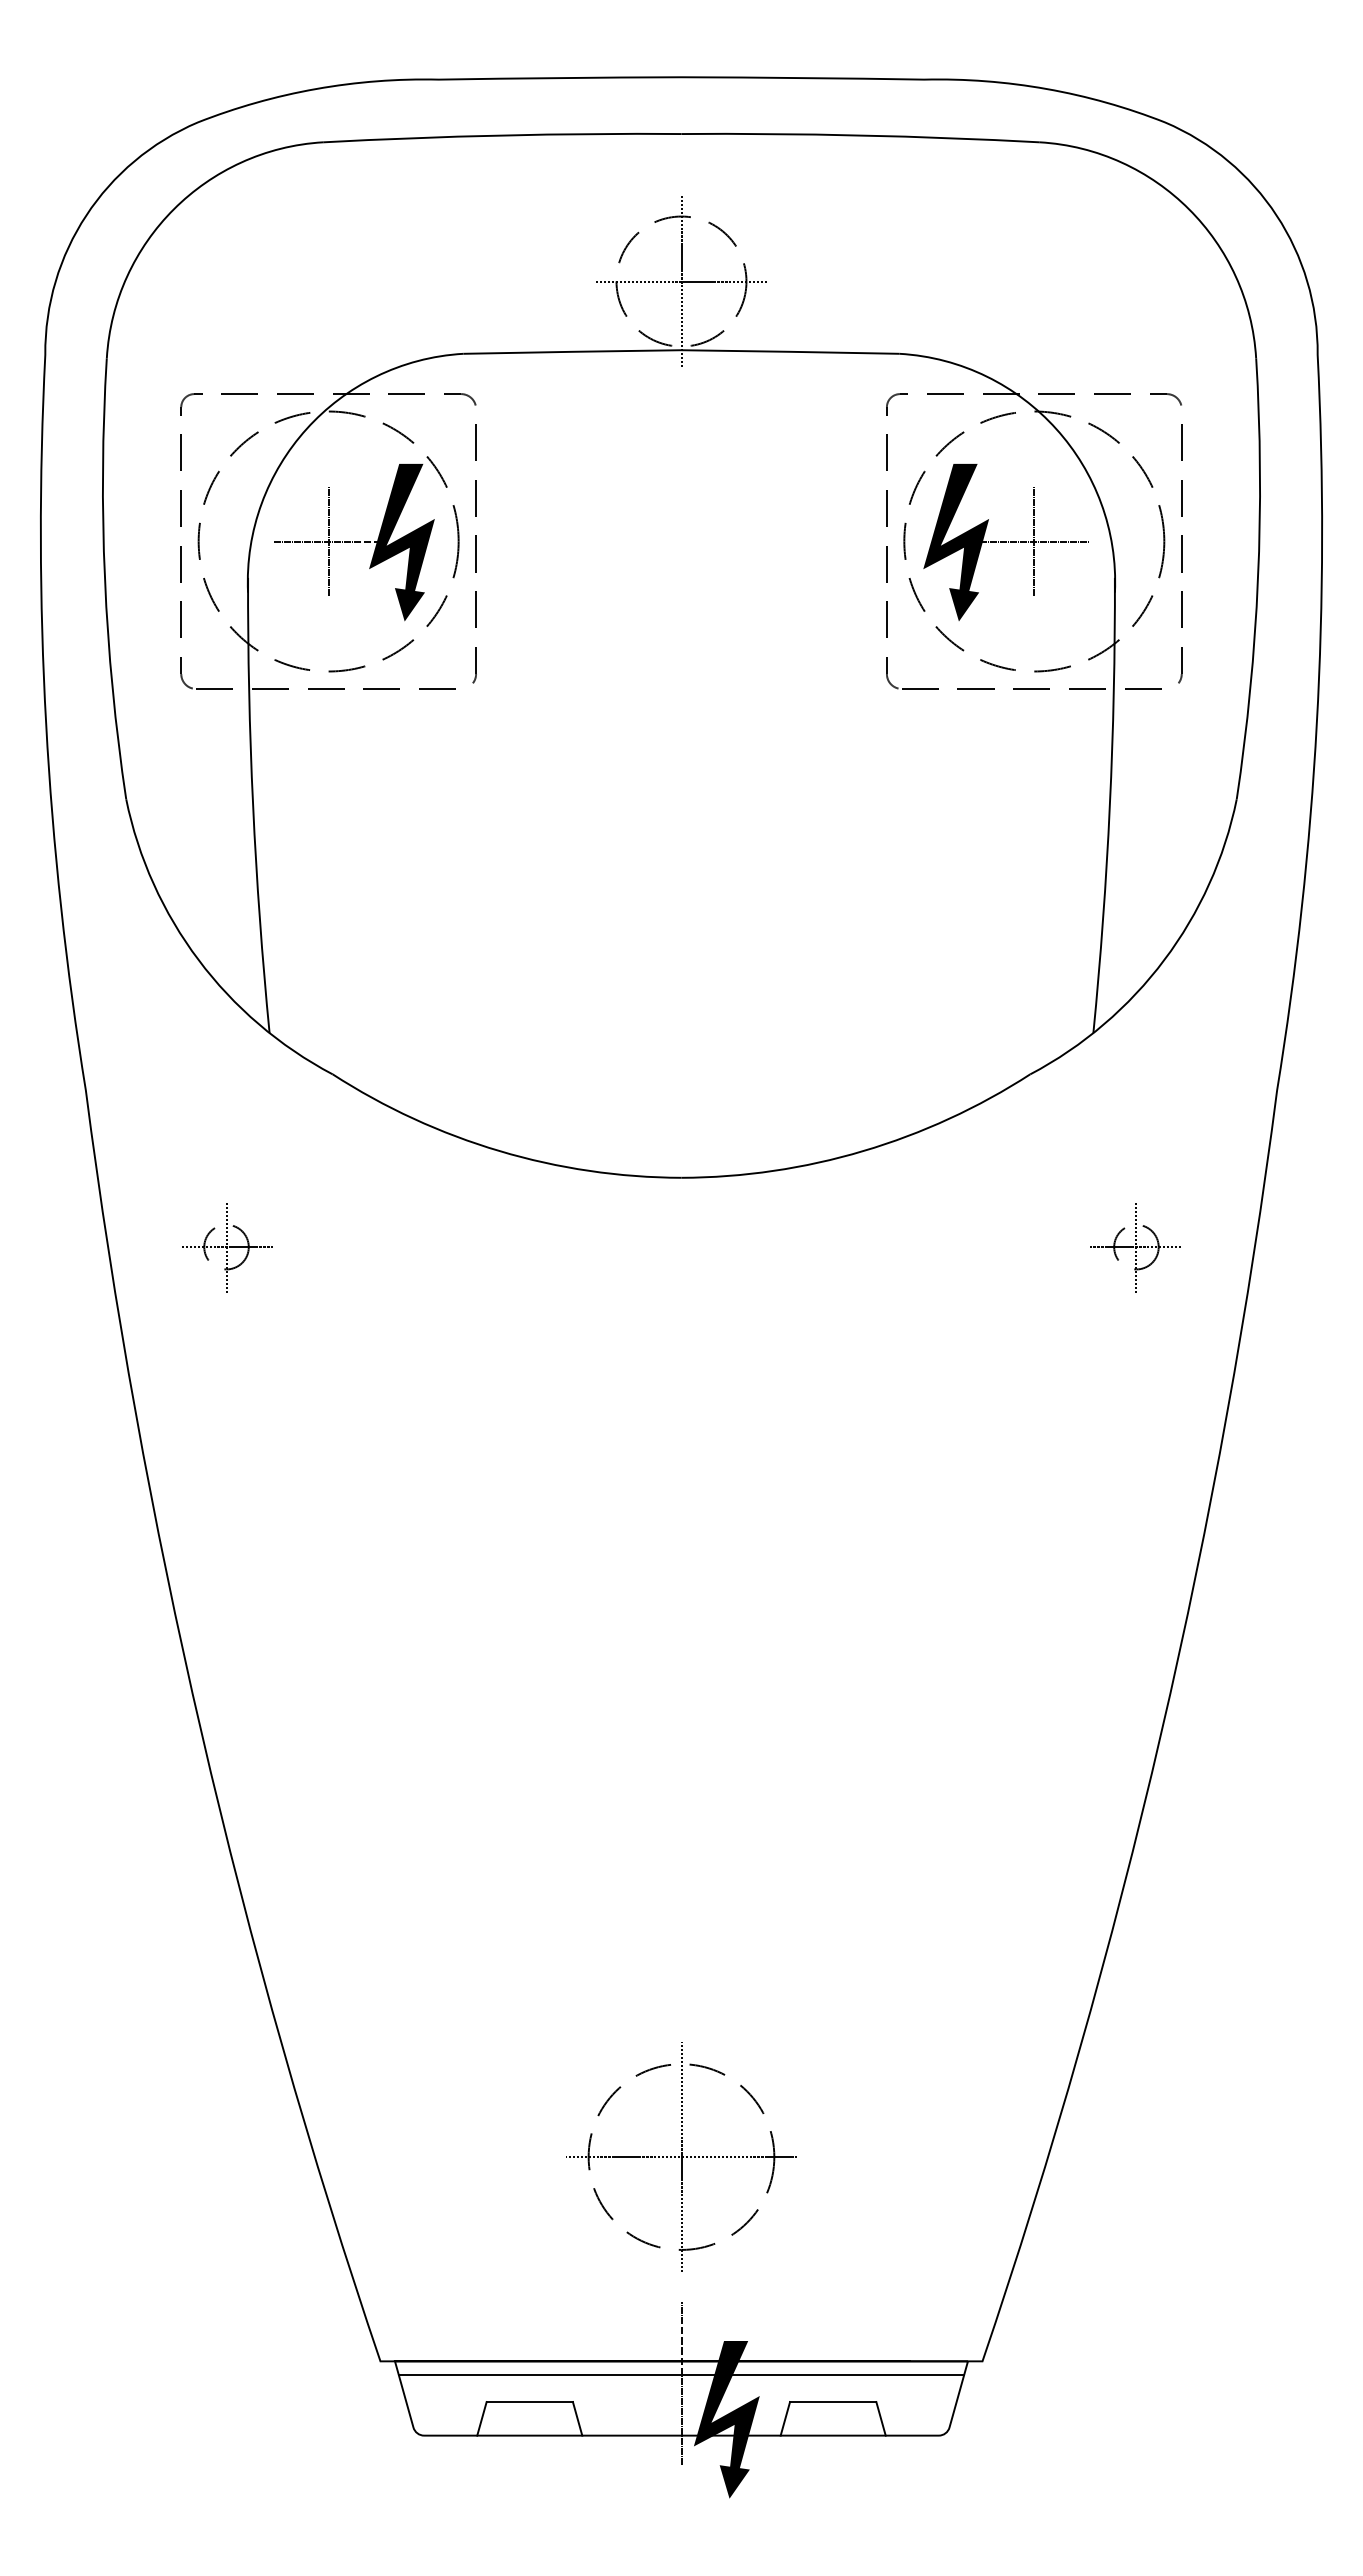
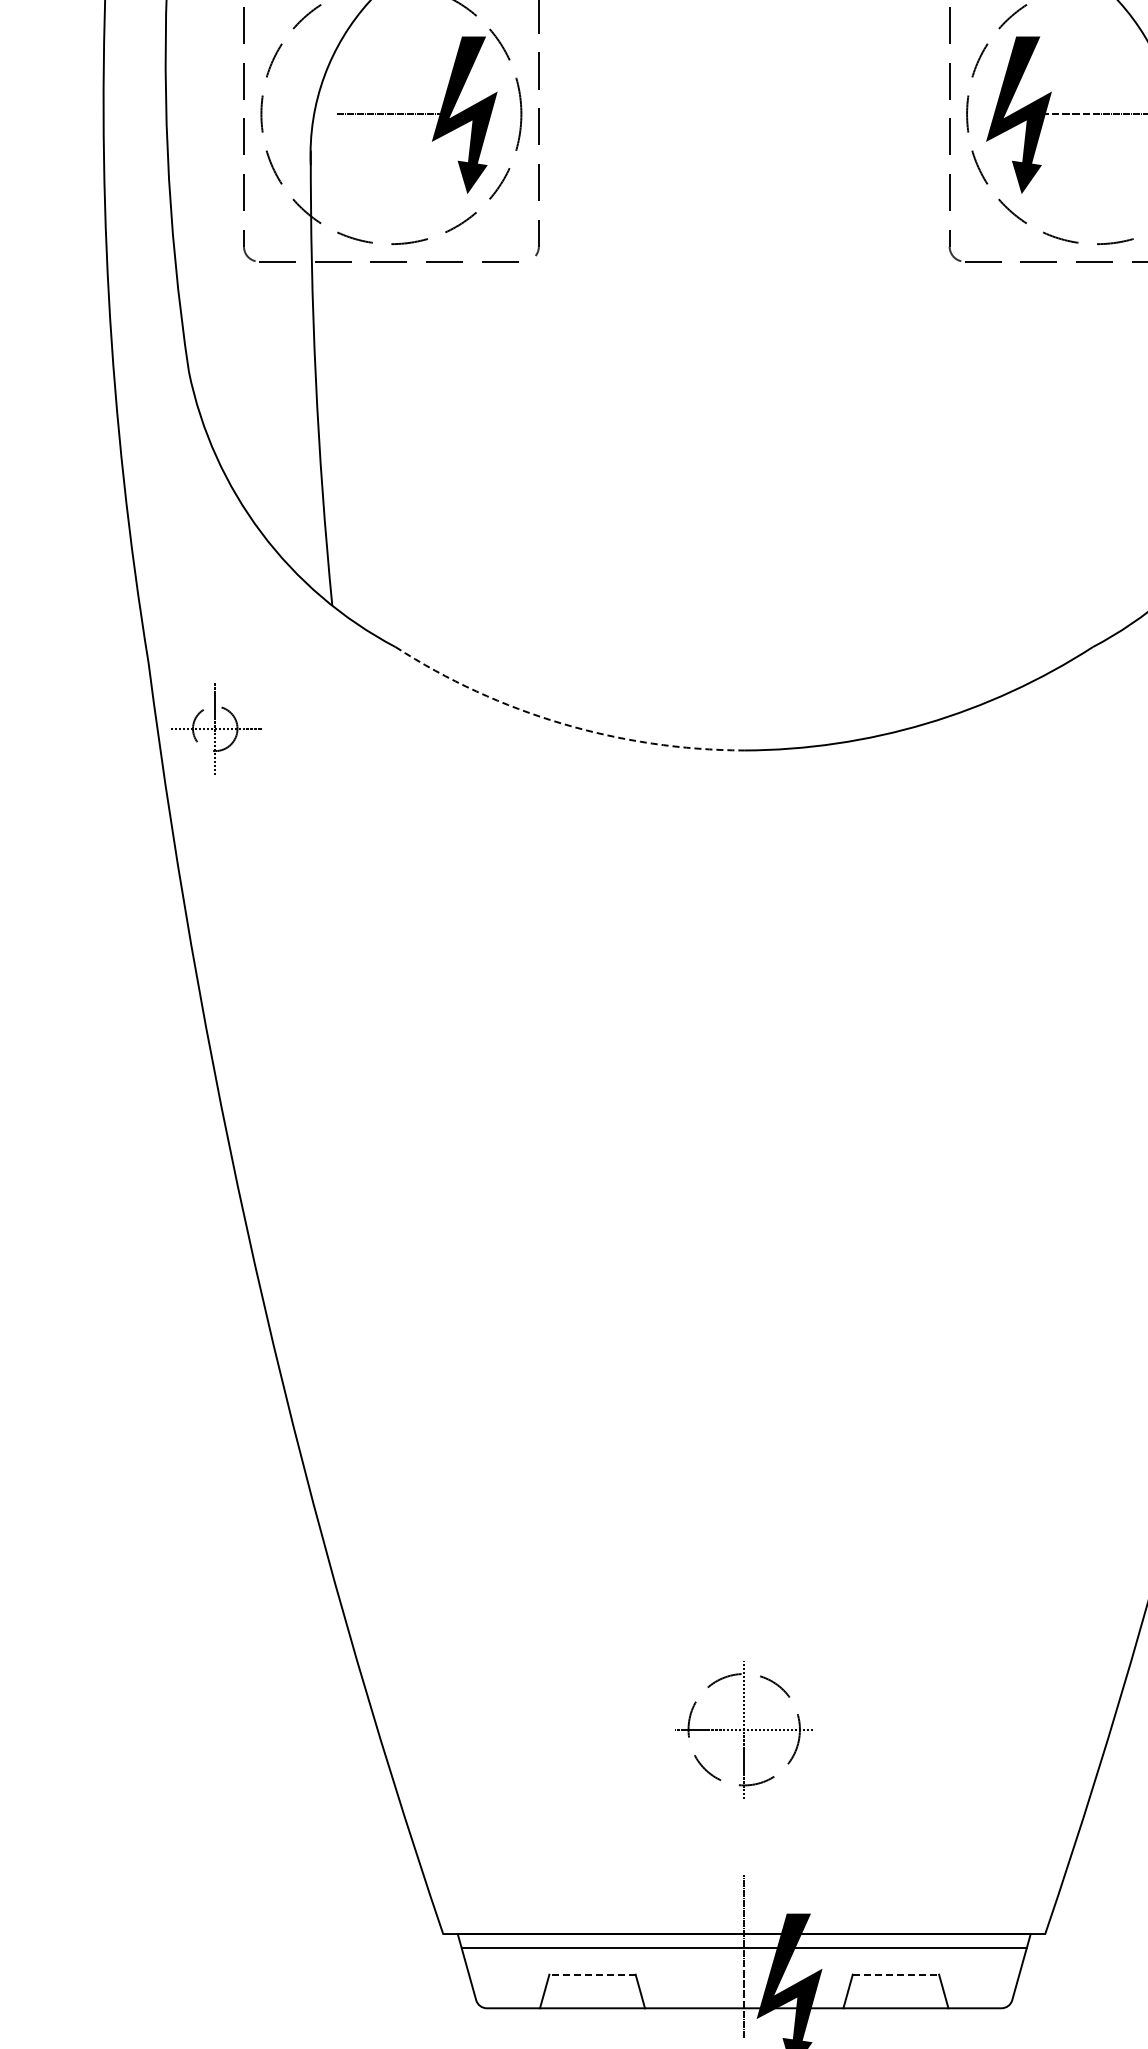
line: (328, 541) -> (391, 114), removed
line: (1034, 541) -> (1097, 114), removed
arc: (499, 1151) -> (562, 724), solid -> dashed
part: (227, 1247) -> (216, 729), moved
part: (681, 2156) -> (744, 1729), size x0.6
line: (529, 2402) -> (592, 1975), solid -> dashed
line: (833, 2402) -> (896, 1975), solid -> dashed

